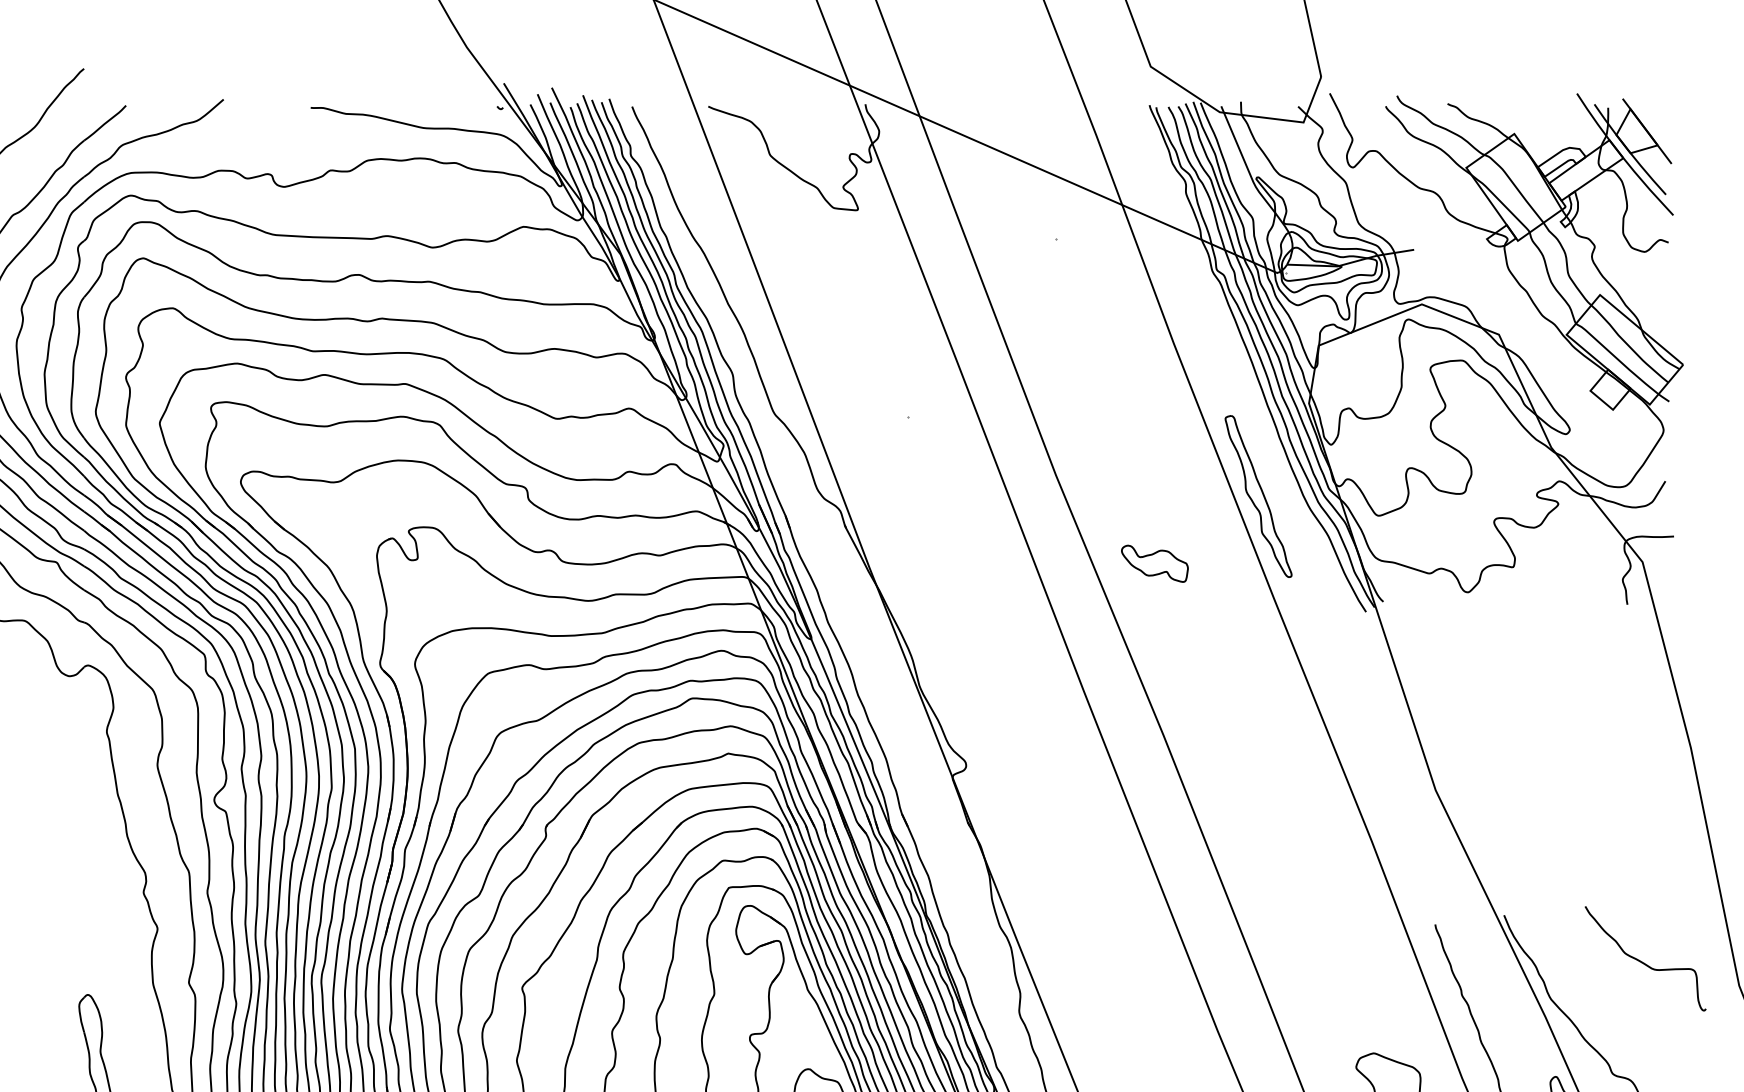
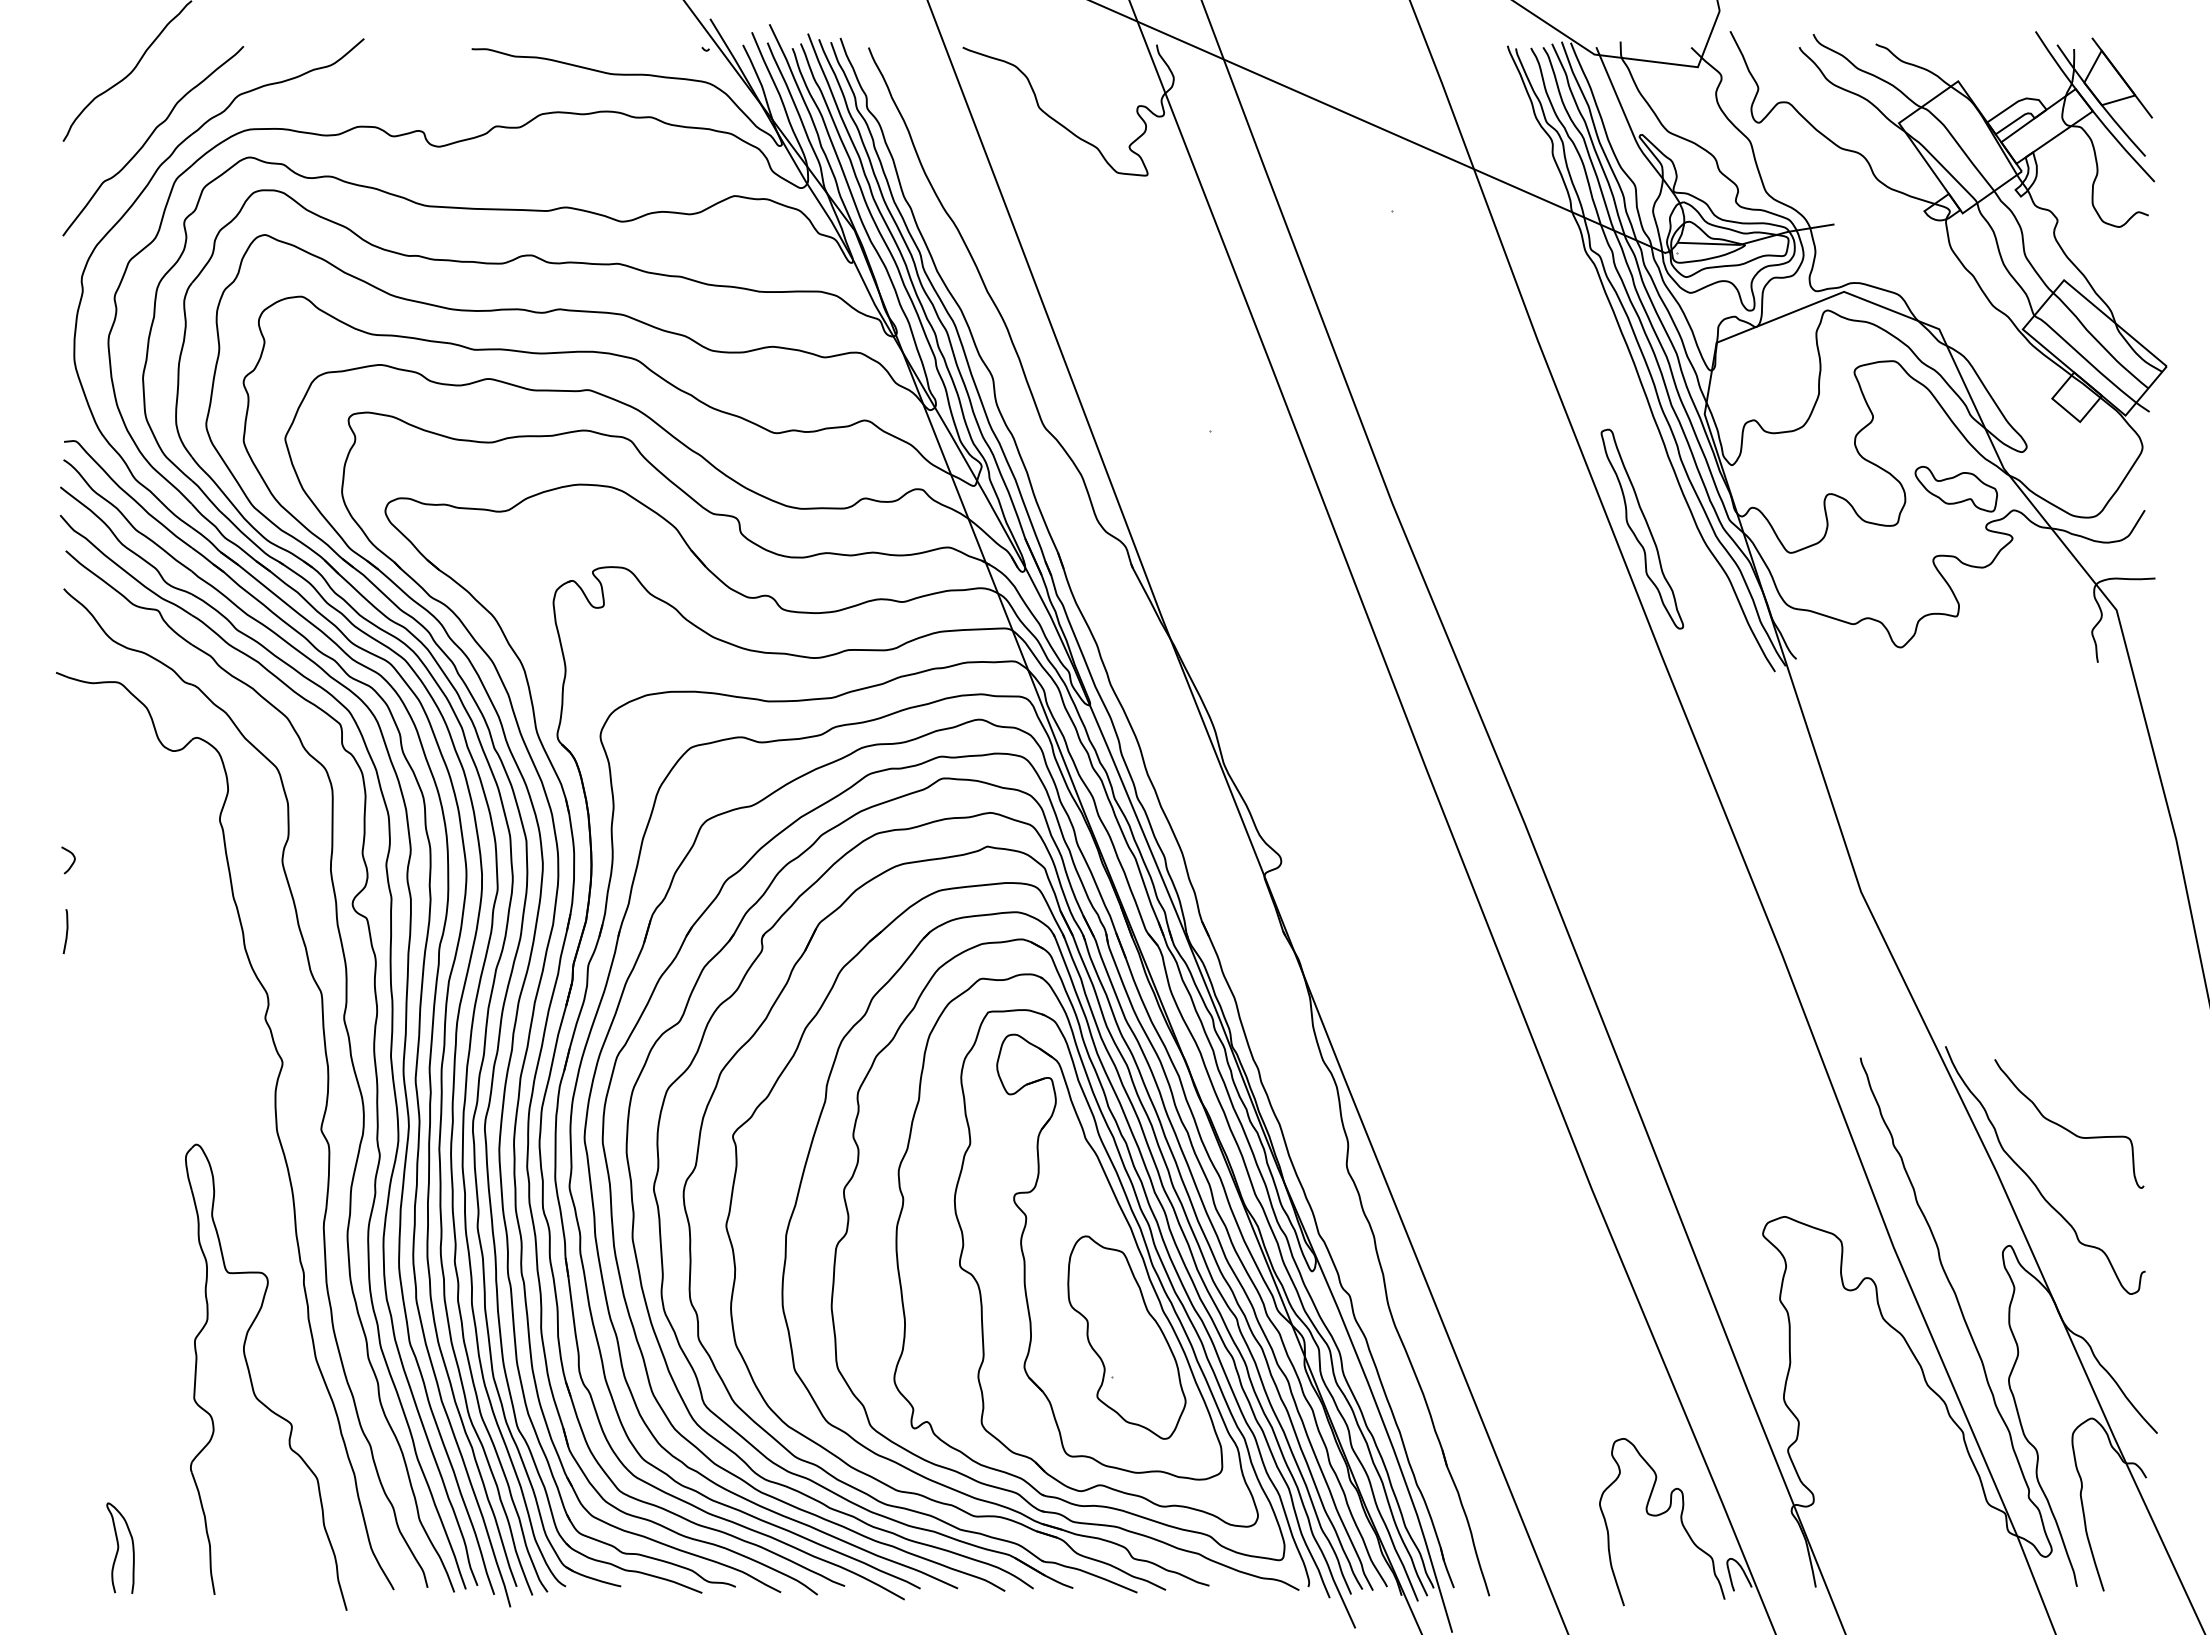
part: (1154, 563) -> (1955, 488), moved
curve: (1642, 961) -> (2065, 1127), moved

